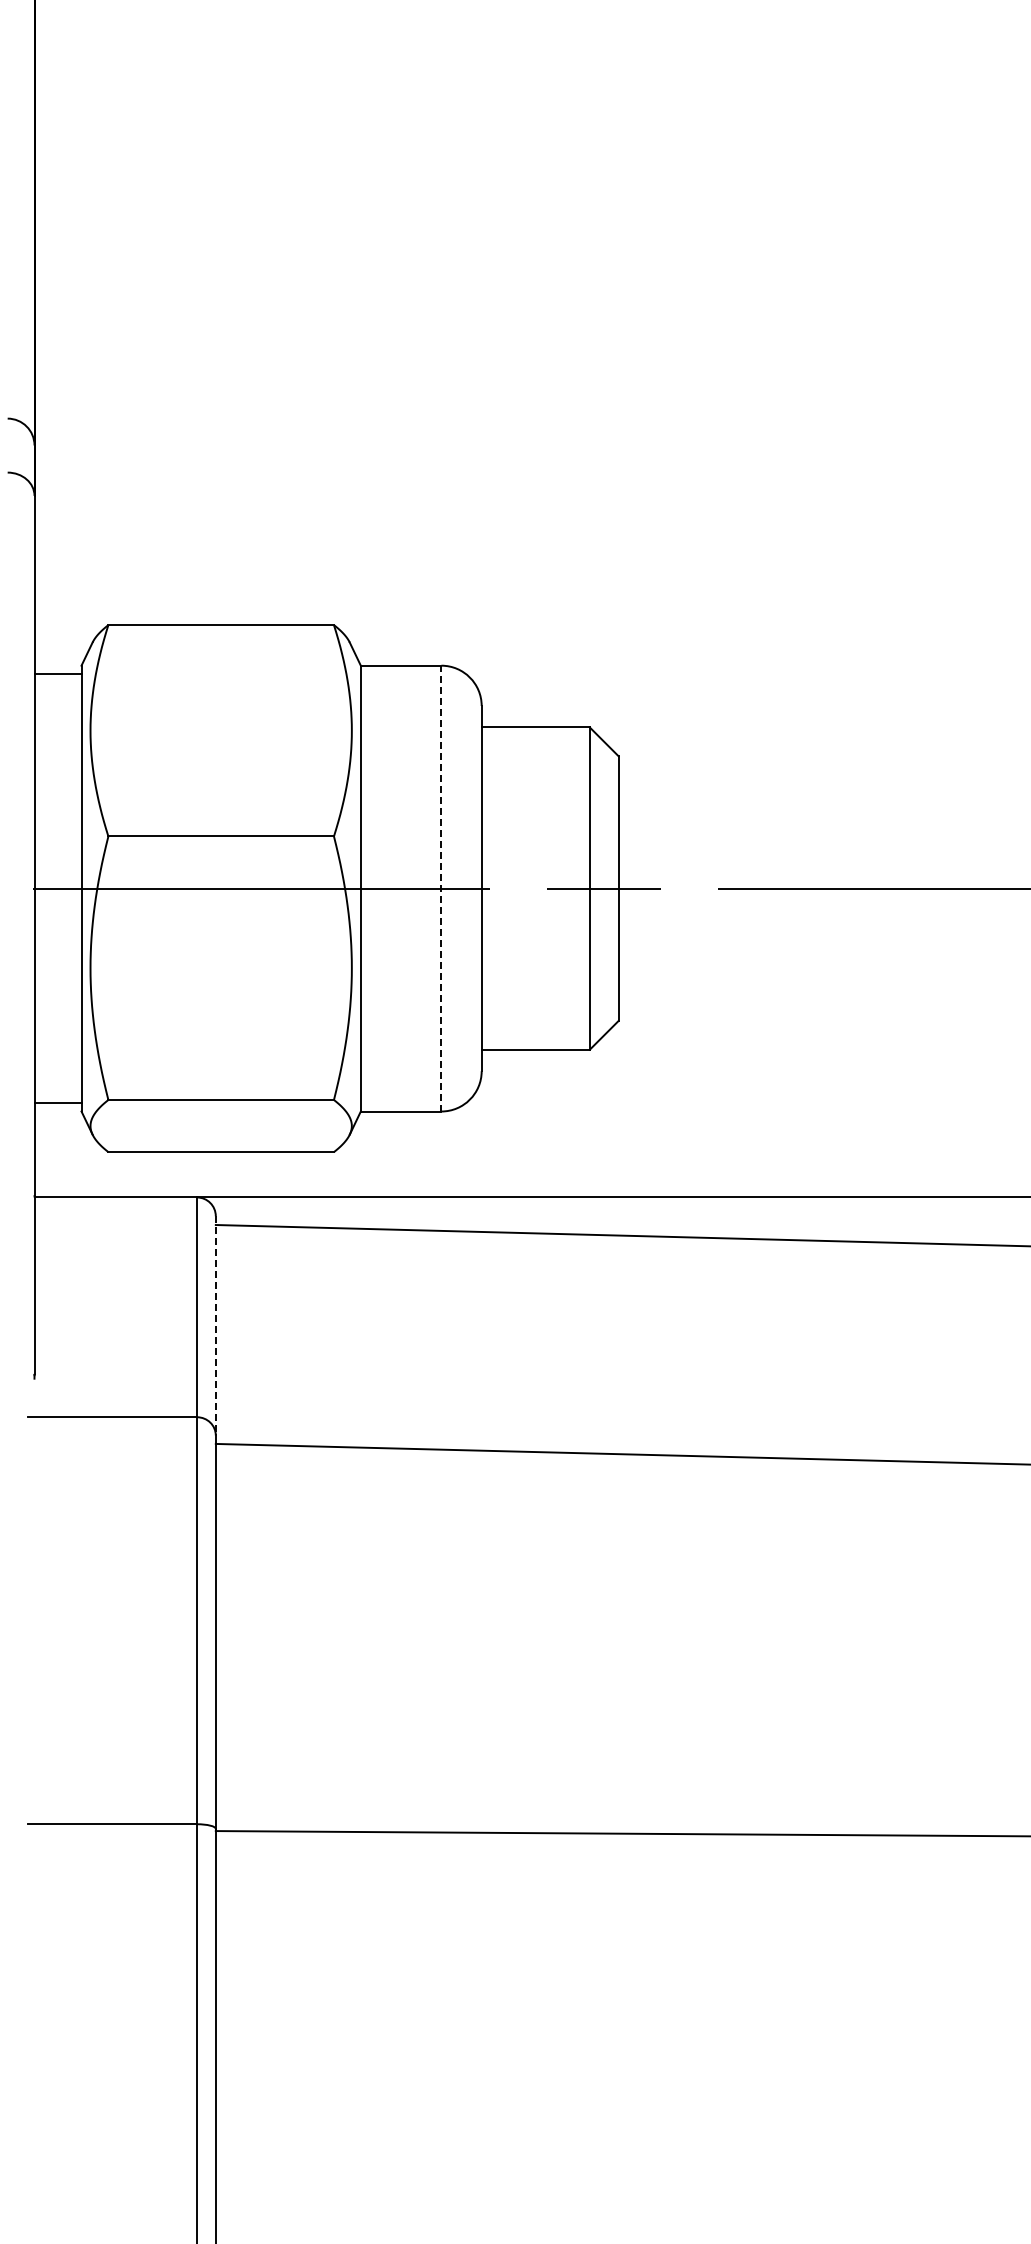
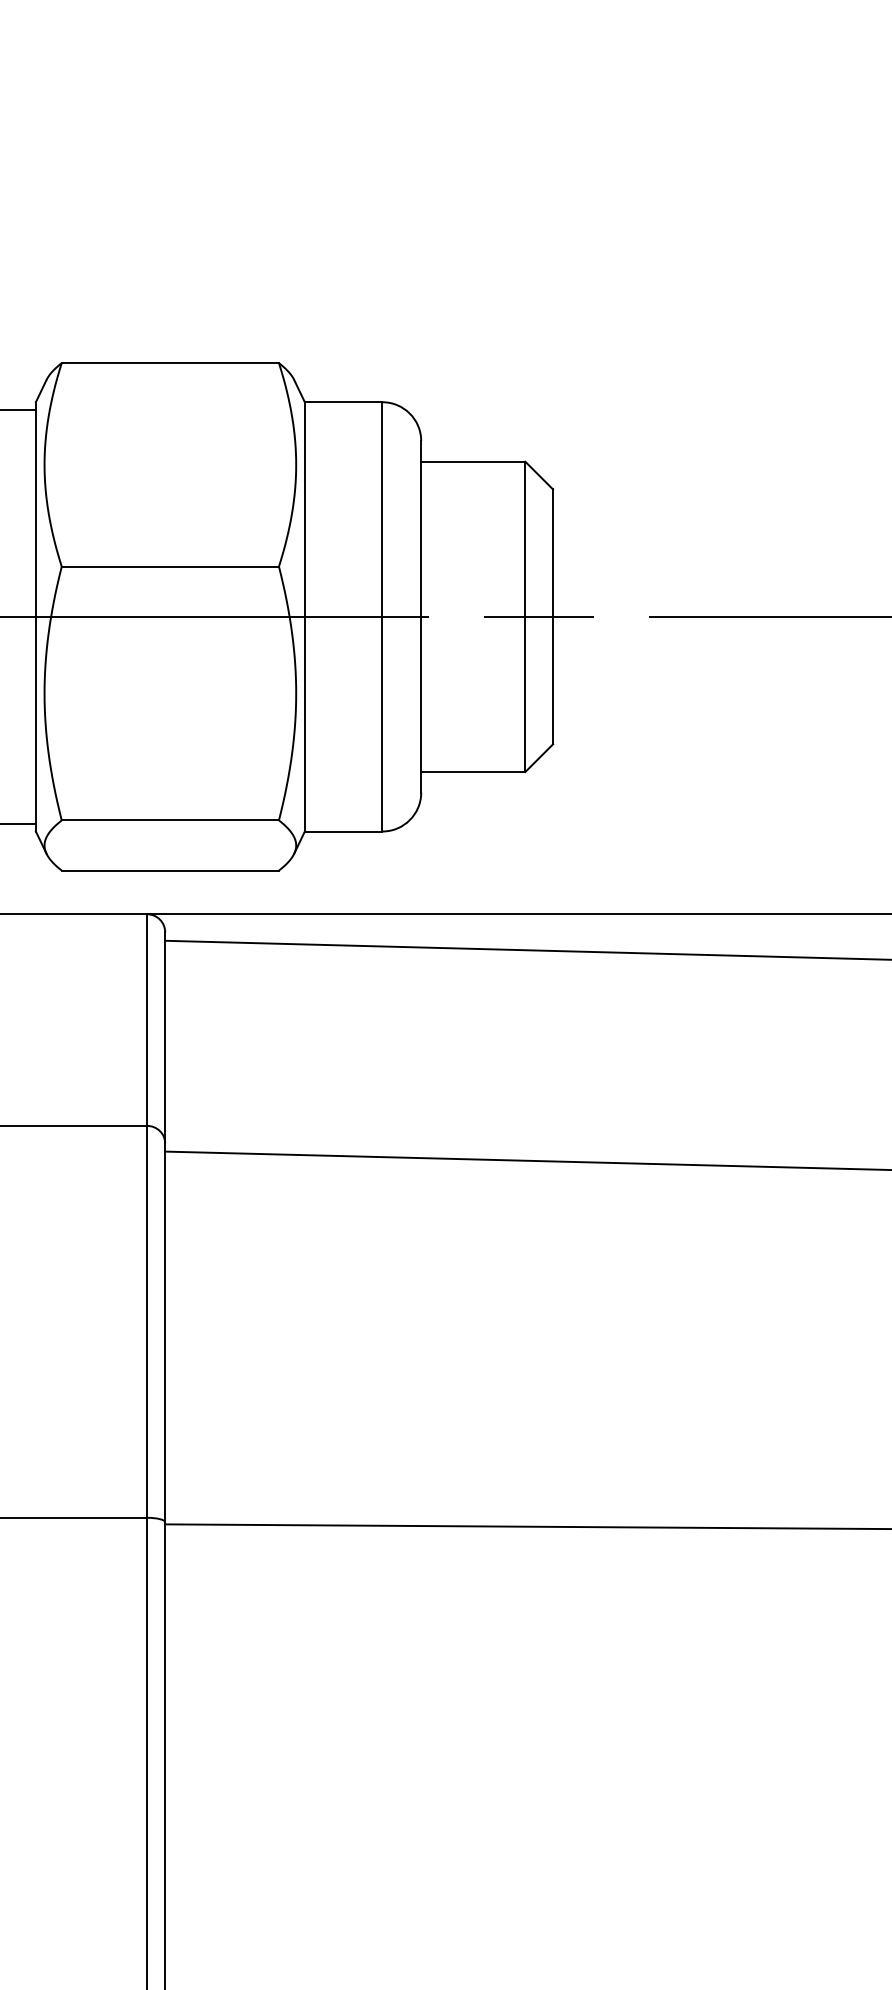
line: (441, 888) -> (382, 616), dashed -> solid
line: (215, 1325) -> (164, 1037), dashed -> solid

